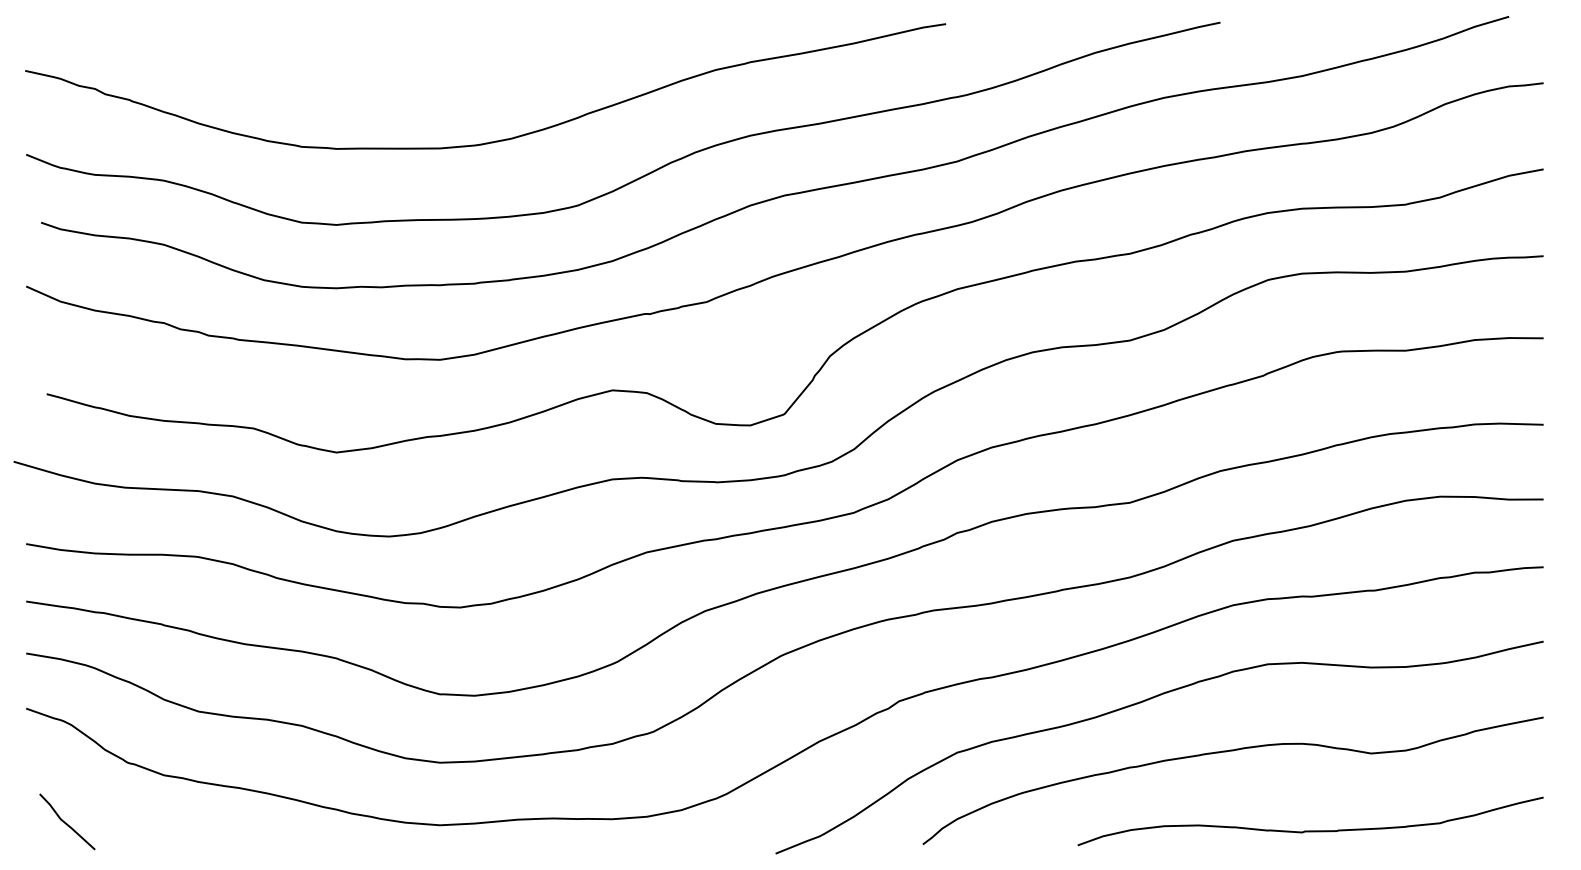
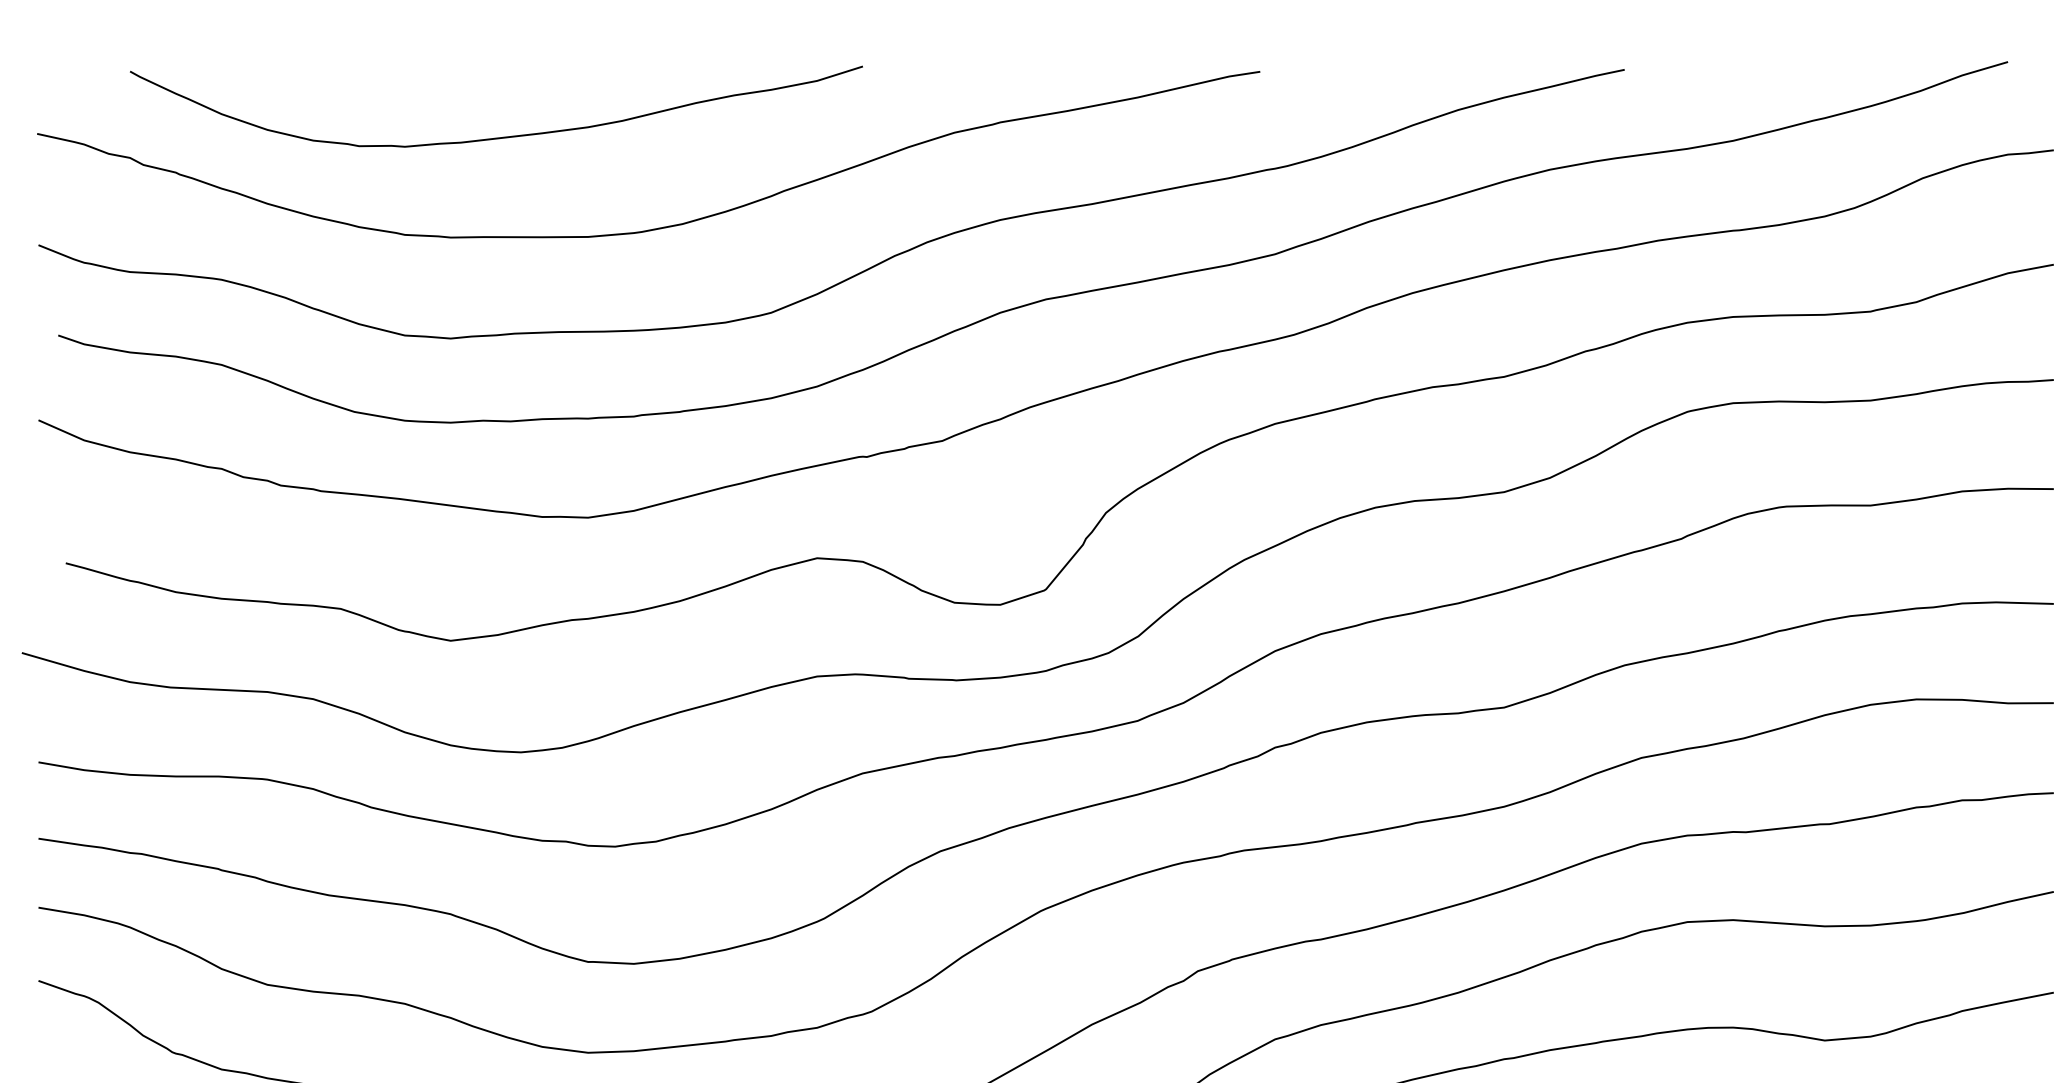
curve: (376, 72) -> (503, 136), added

